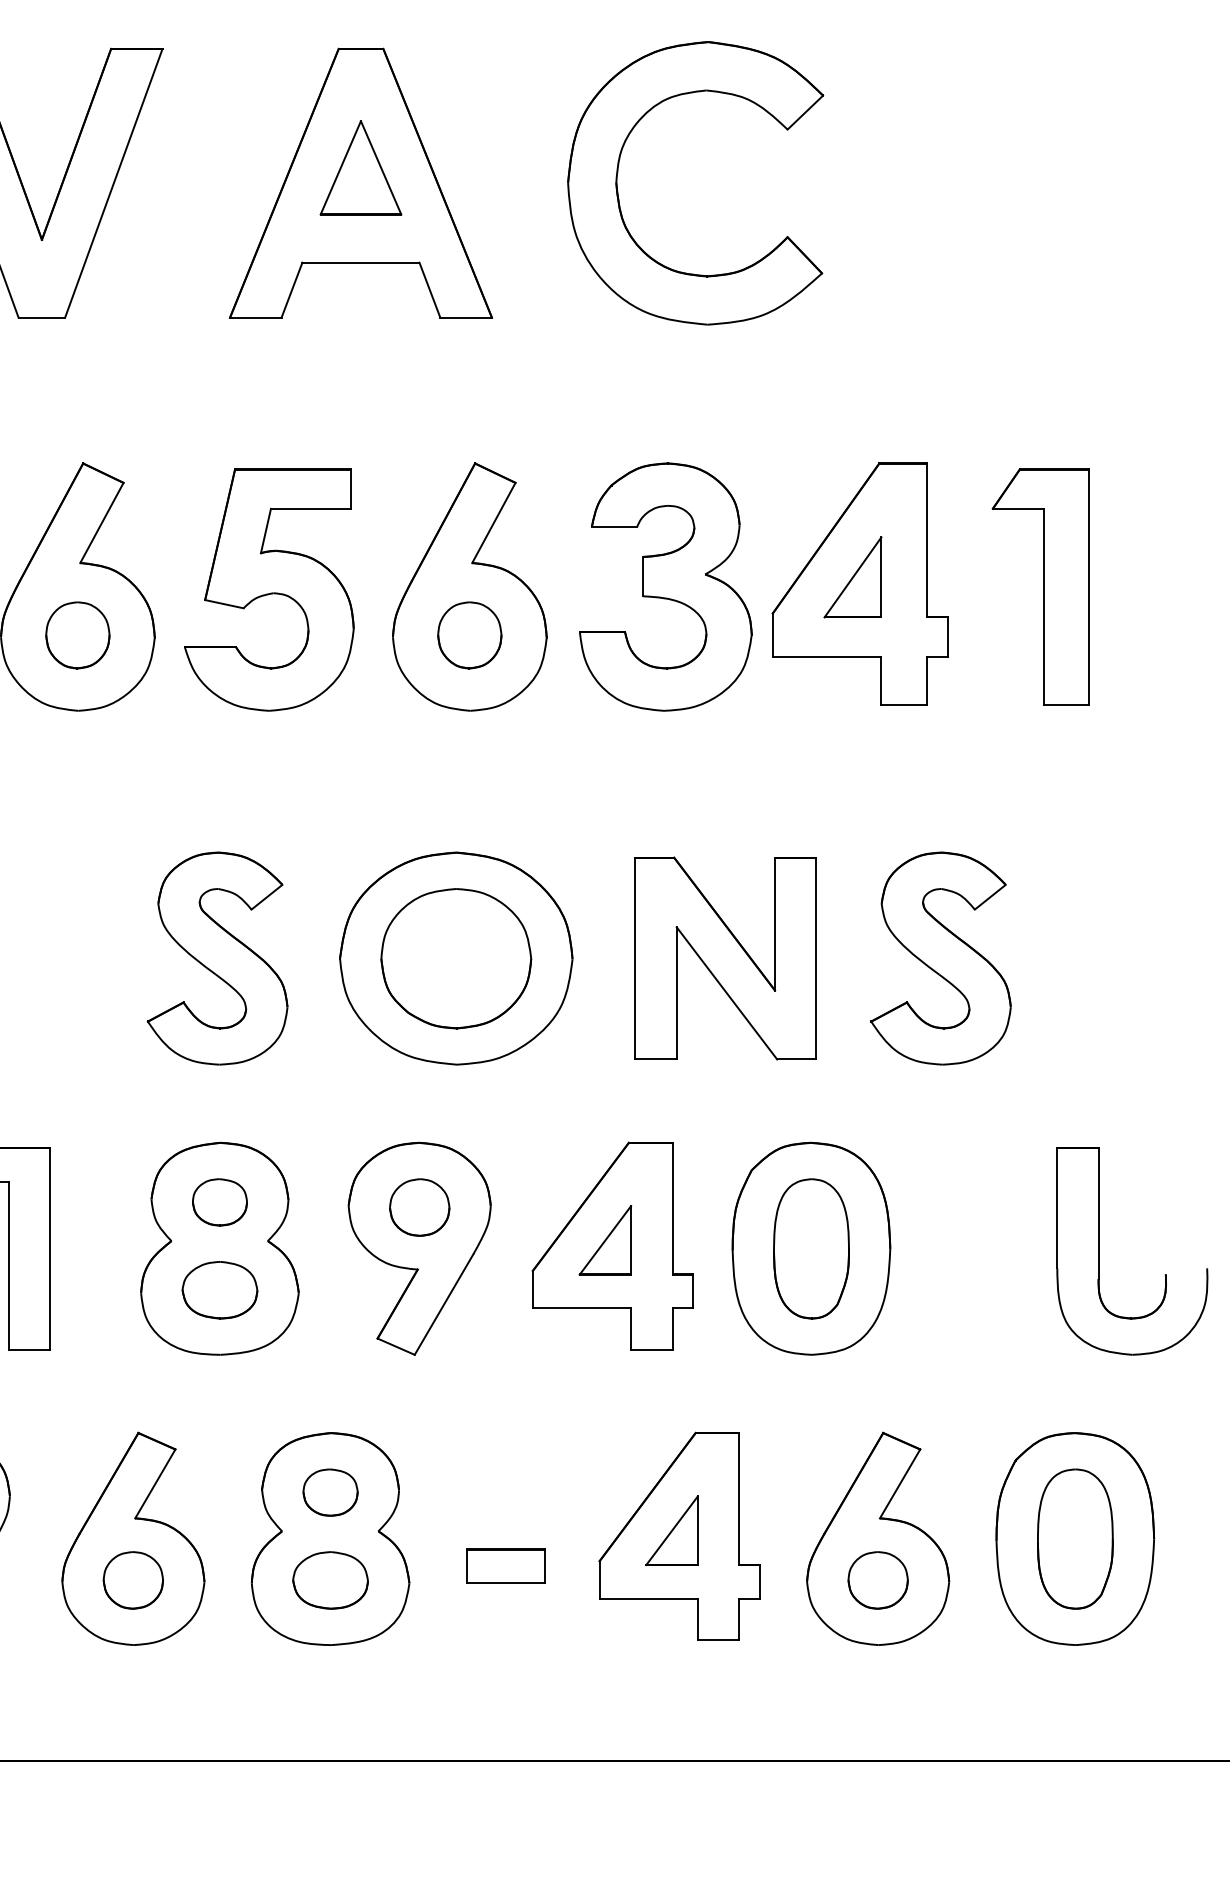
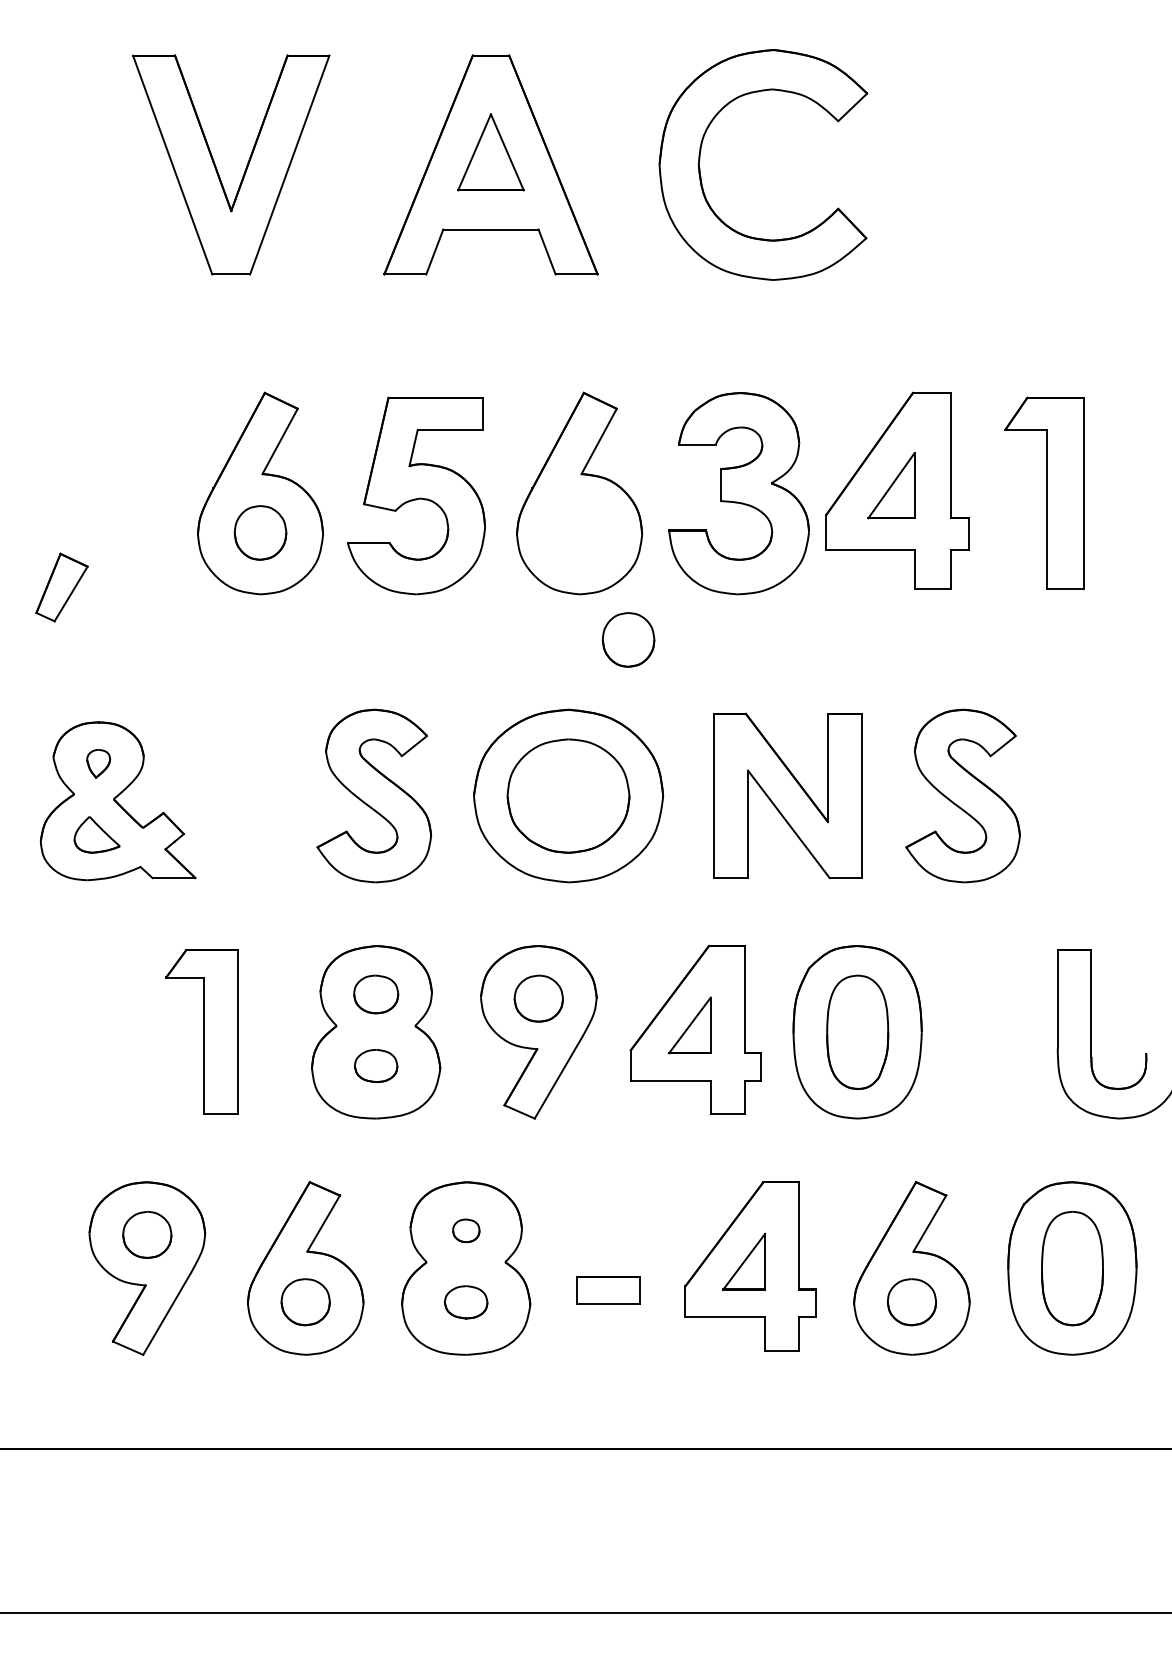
part: (469, 634) -> (628, 639), moved
part: (219, 1289) -> (375, 1065), size x0.7
part: (330, 1492) -> (466, 1230), size x0.6
part: (329, 1580) -> (465, 1302), size x0.7

